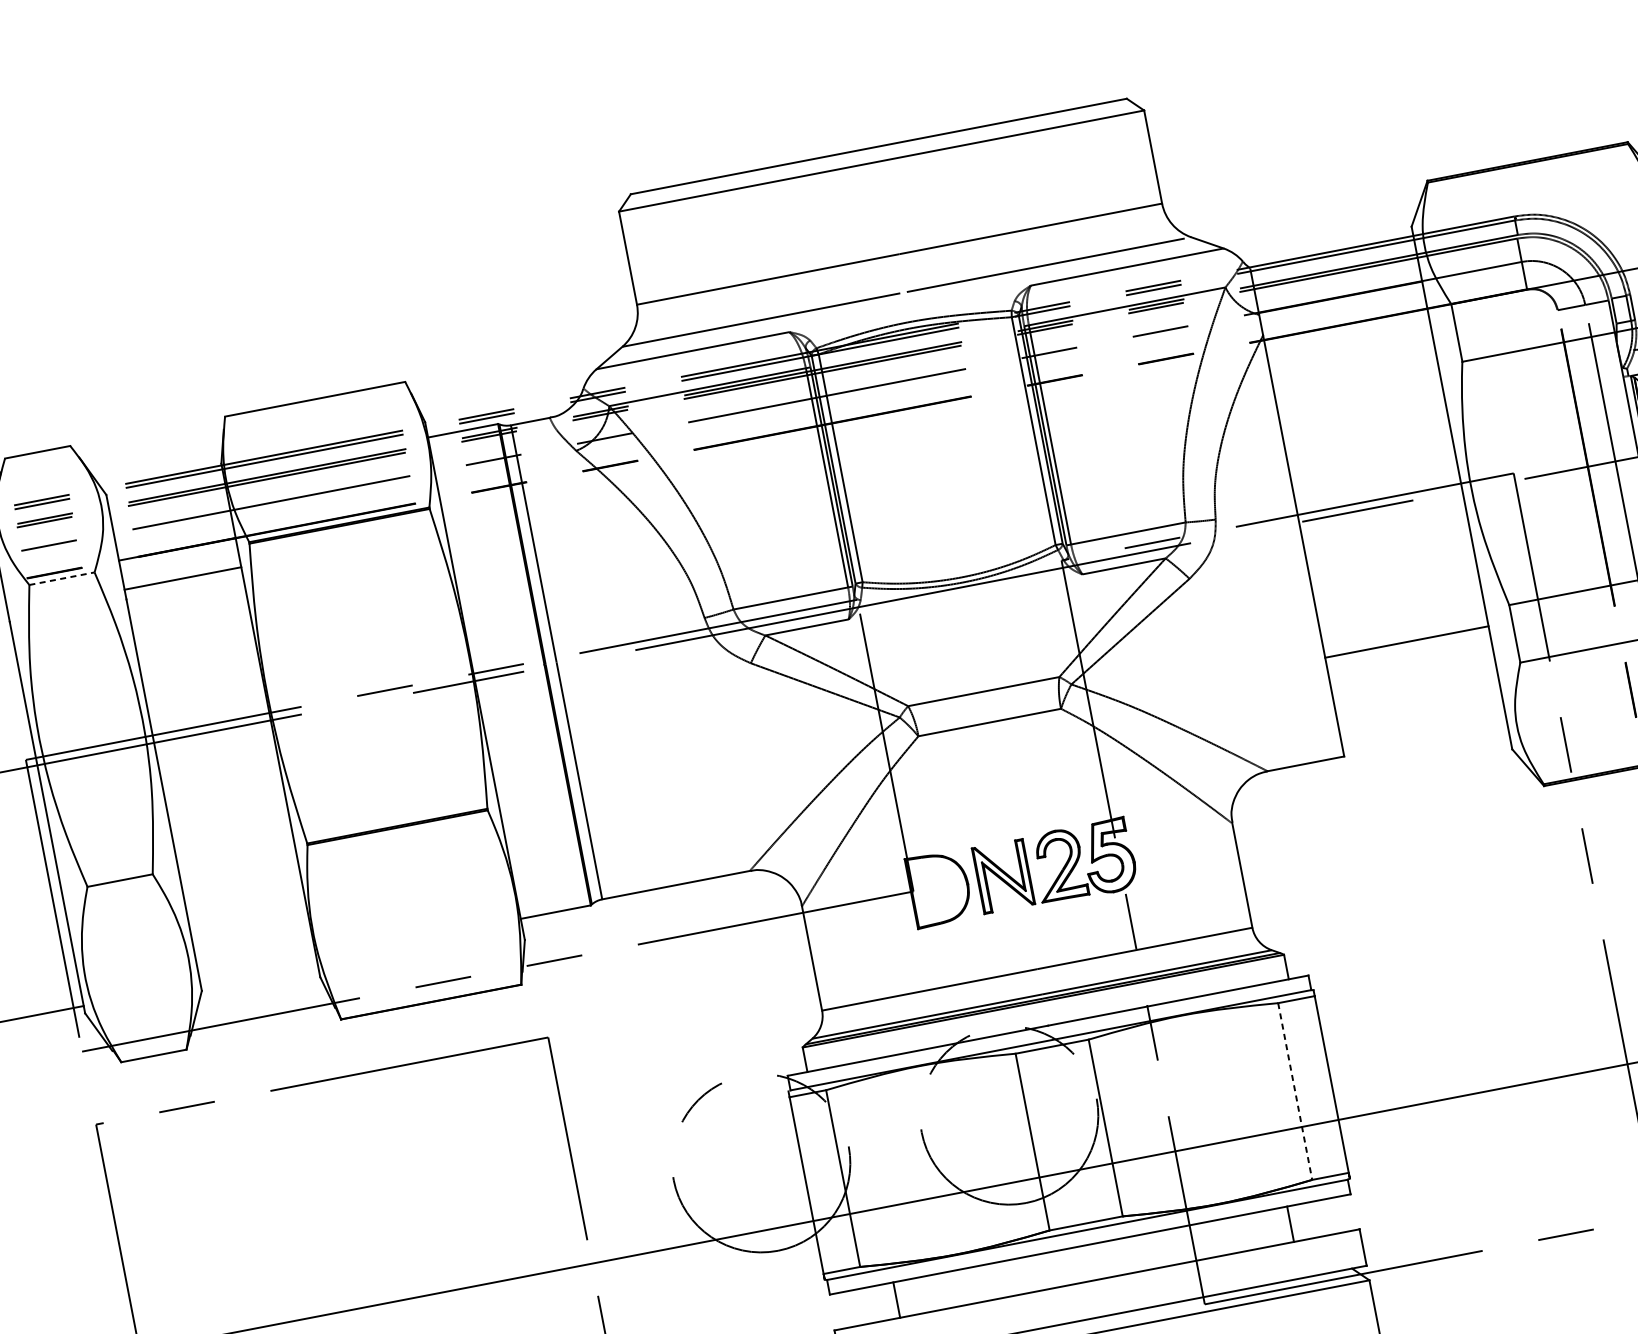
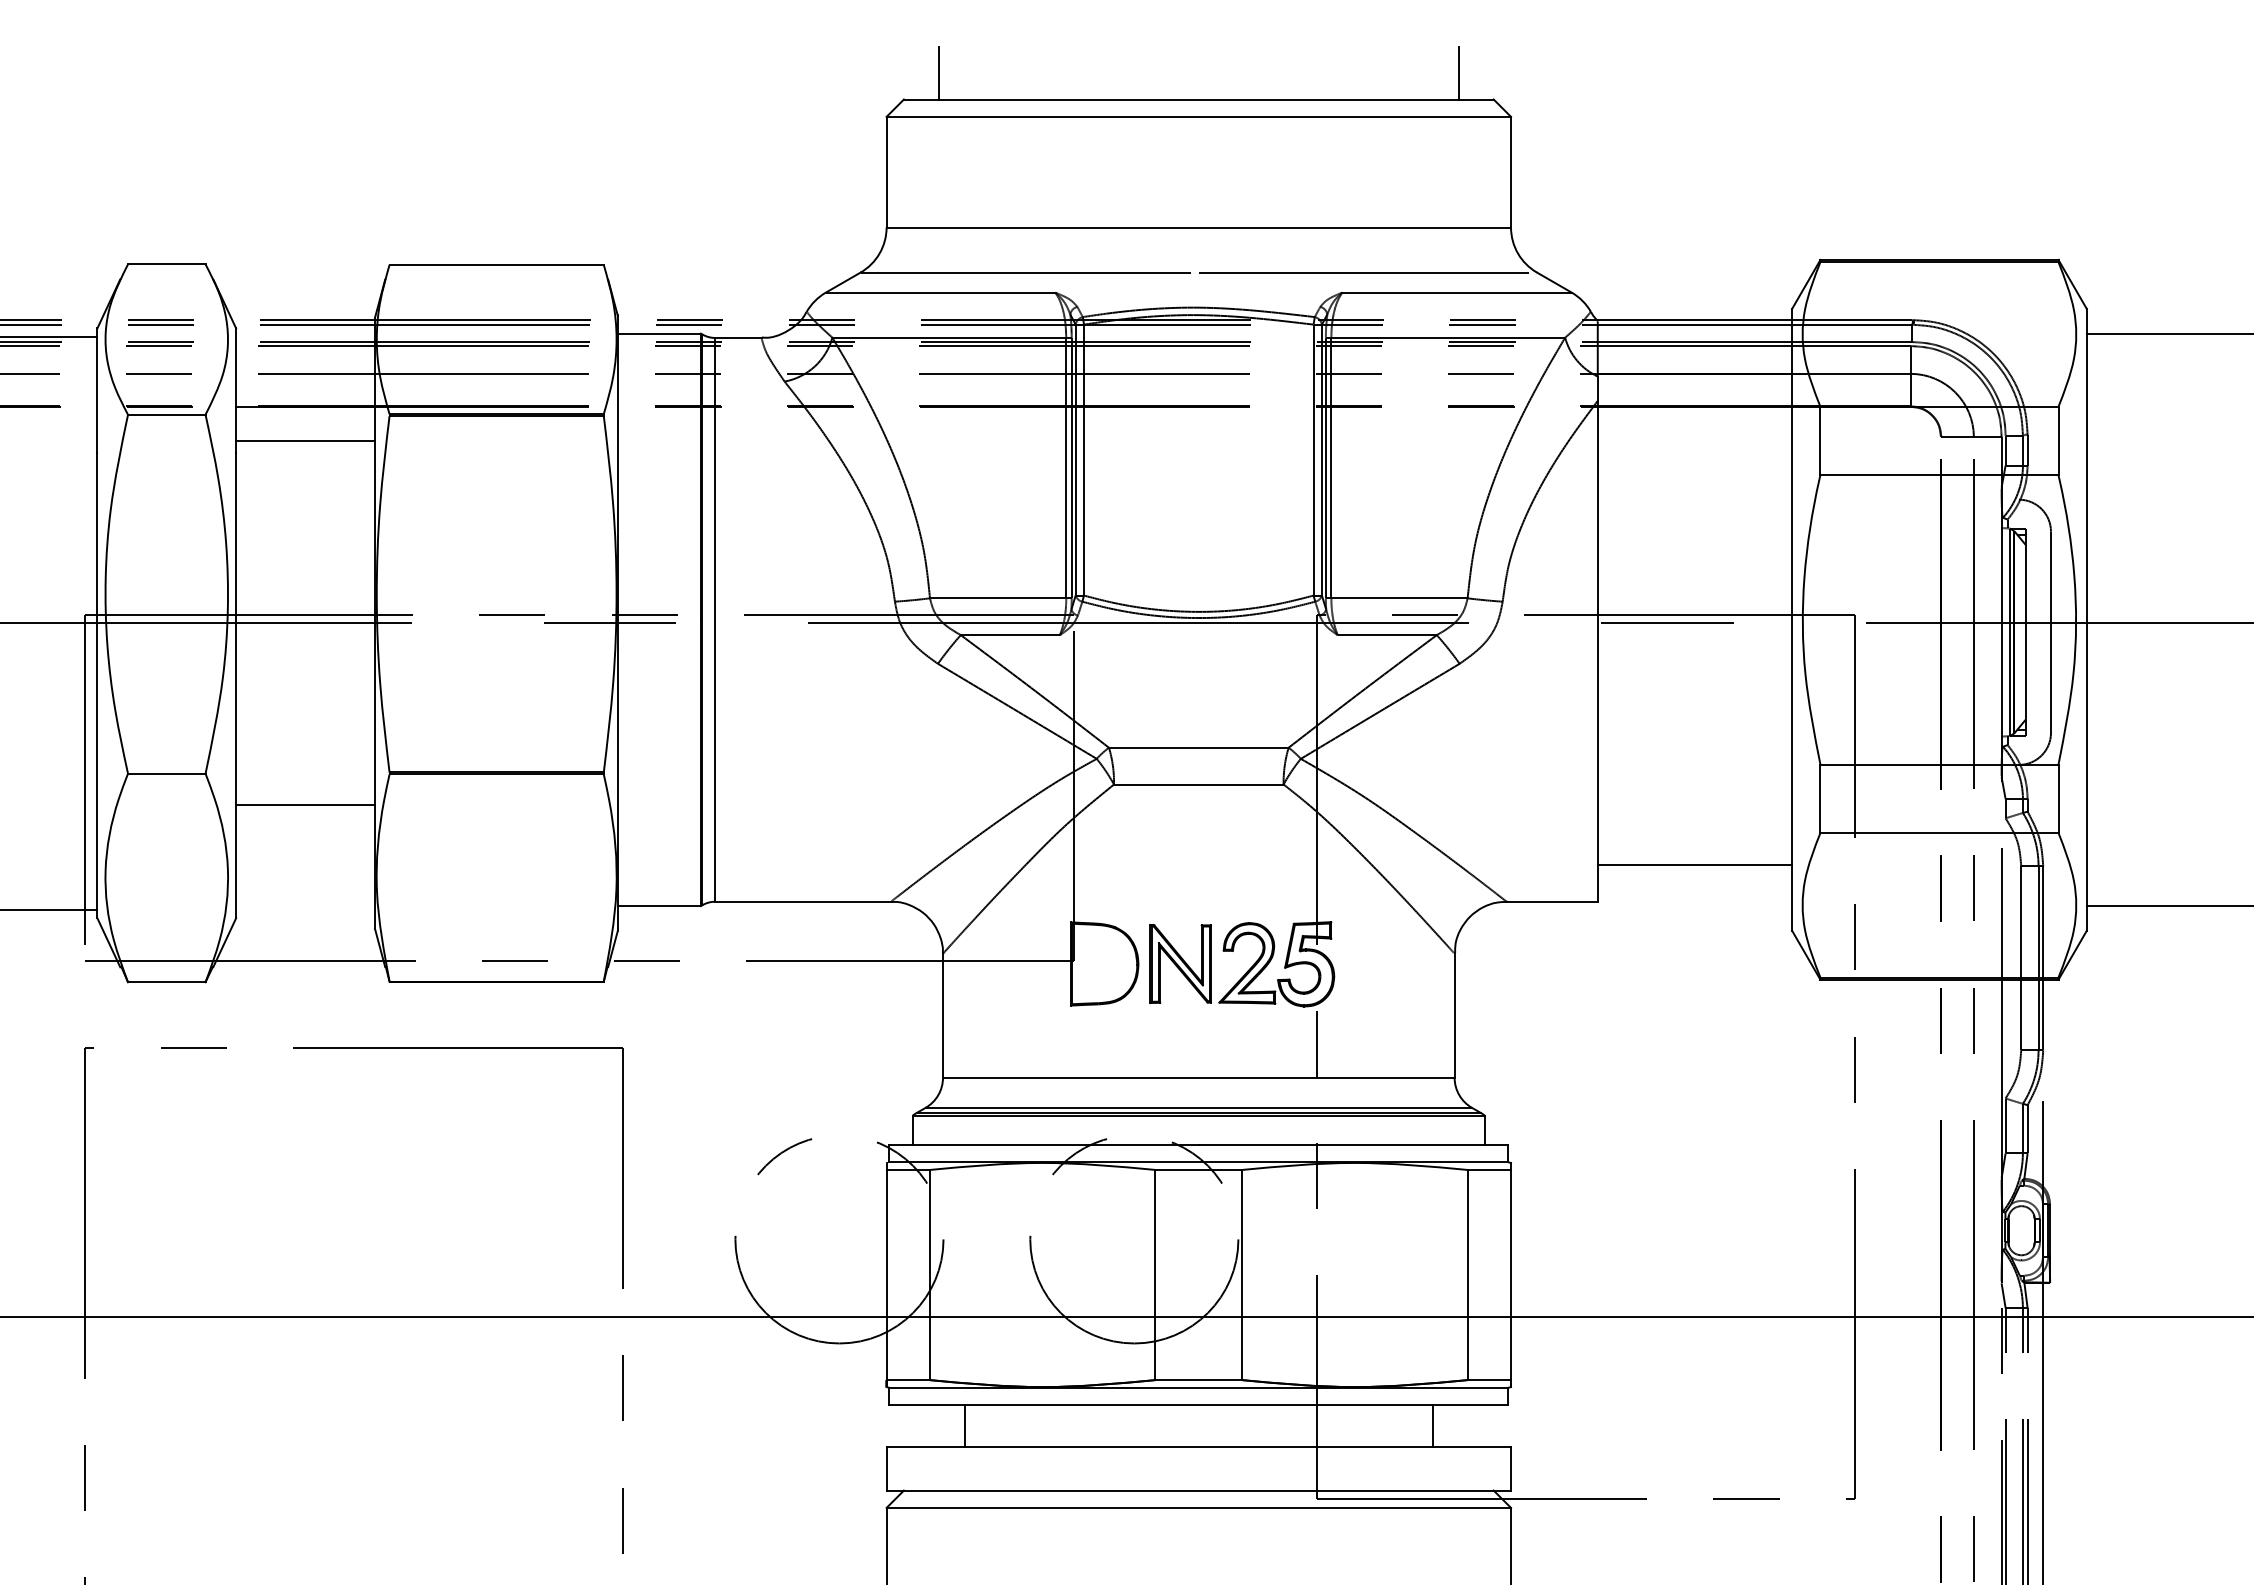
line: (1093, 82) -> (1459, 73), added
line: (655, 166) -> (938, 73), added
line: (61, 578) -> (166, 414), dashed -> solid
line: (1406, 642) -> (1694, 865), moved
line: (241, 884) -> (305, 805), added
line: (1295, 1091) -> (1467, 1275), dashed -> solid

